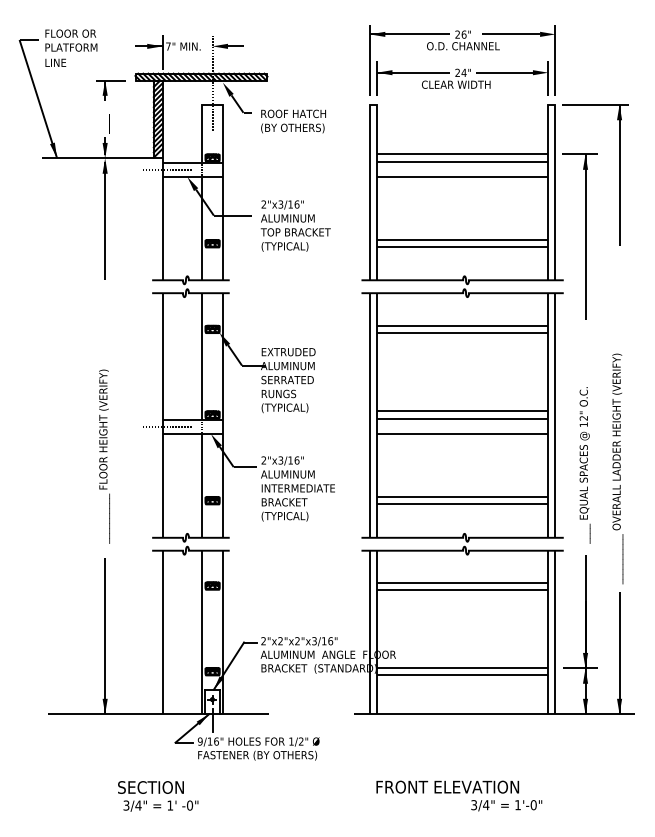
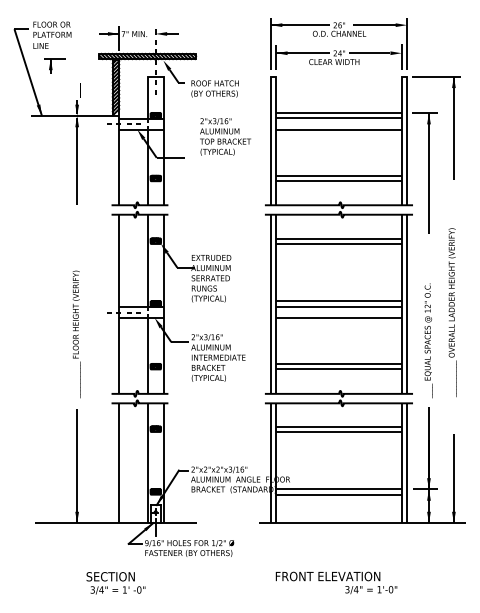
part: (110, 90) -> (54, 66), moved
text: (295, 225) -> (225, 136), moved
text: (617, 468) -> (452, 312), moved

